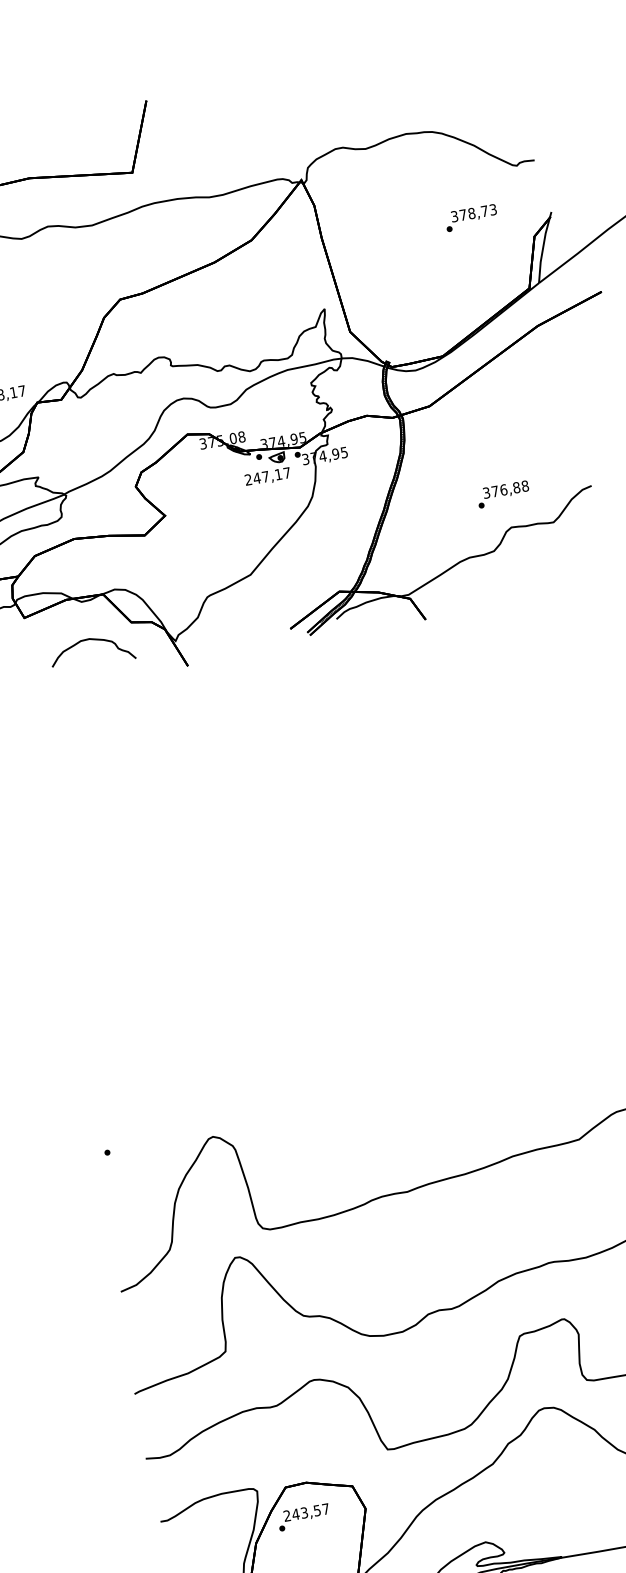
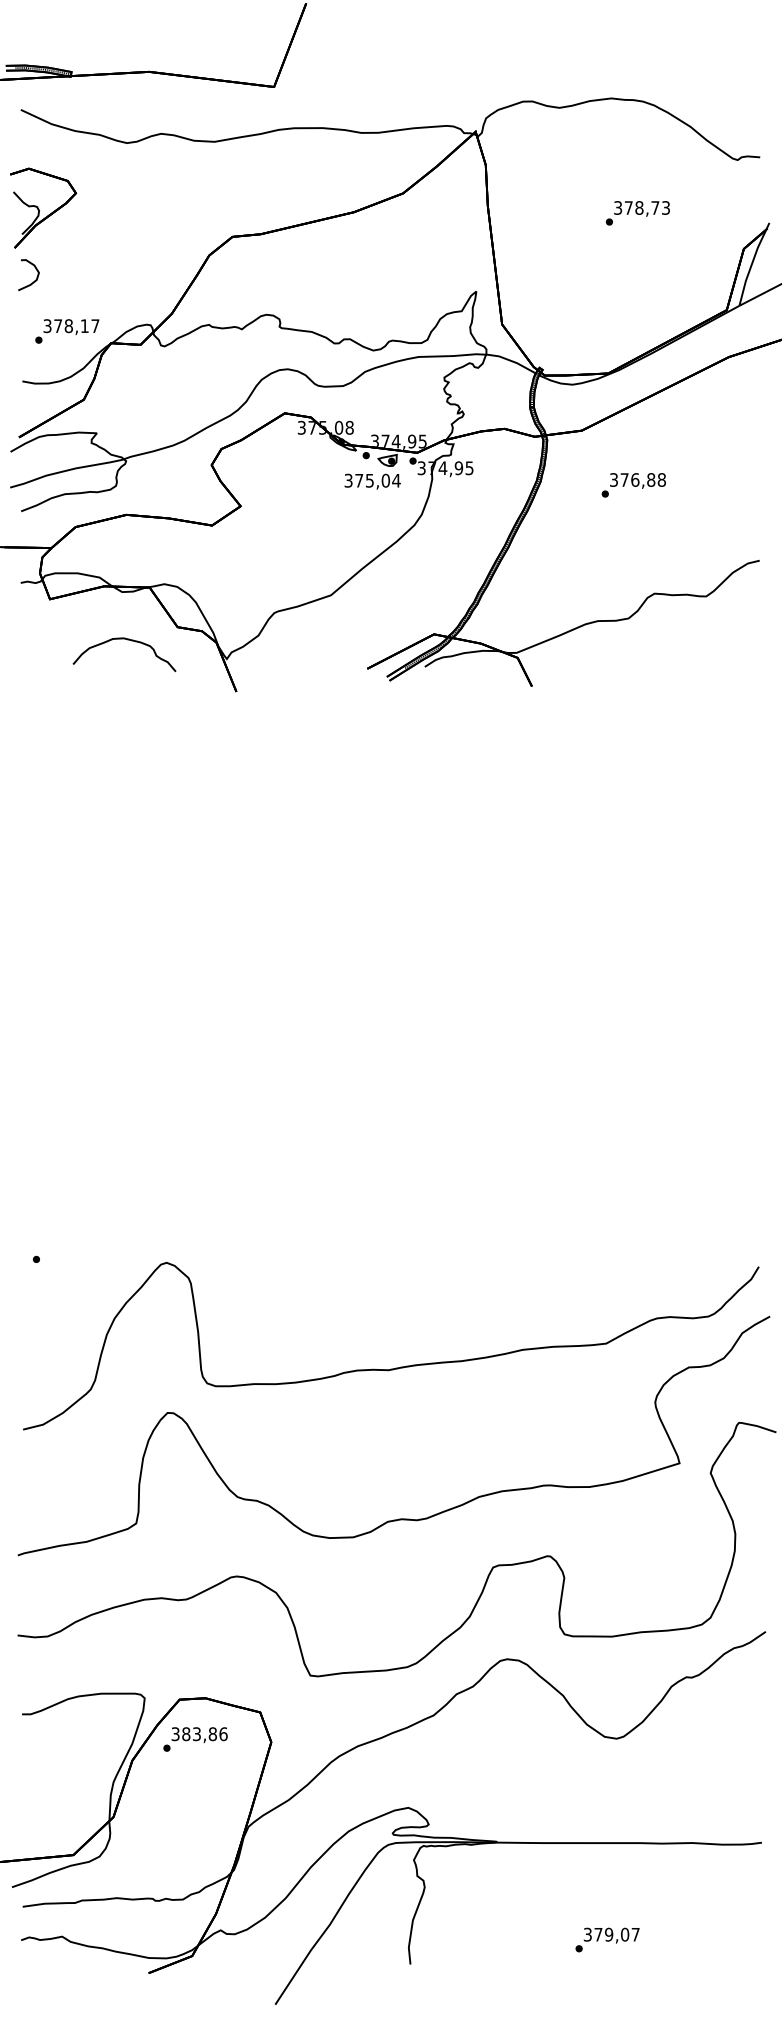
text: (471, 218) -> (637, 213), moved
text: (267, 476) -> (372, 480), 247,17 -> 375,04
text: (503, 494) -> (633, 485), moved
text: (306, 1512) -> (199, 1734), 243,57 -> 383,86

